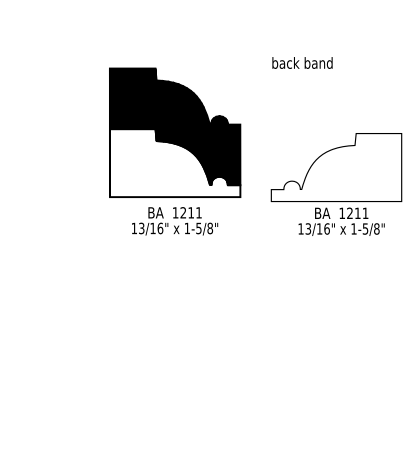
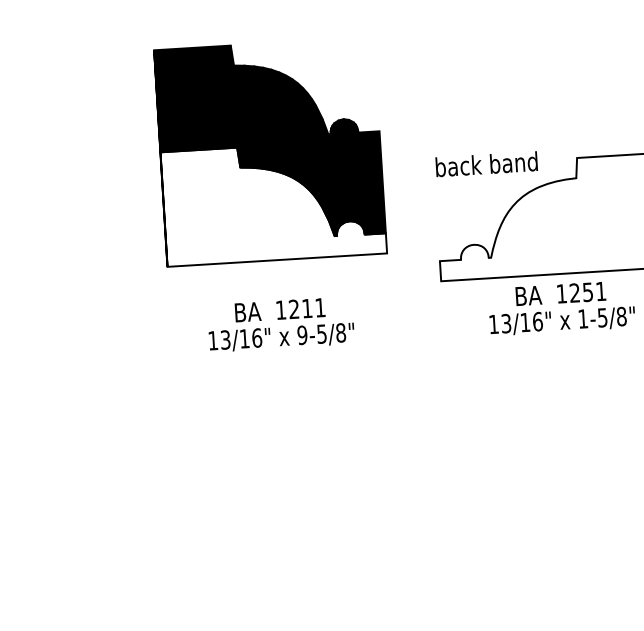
text: (302, 62) -> (486, 163), moved
part: (175, 132) -> (271, 151), moved
text: (357, 213) -> (587, 292), 1211 -> 1251
text: (187, 228) -> (302, 335), 1-5/8" -> 9-5/8"

